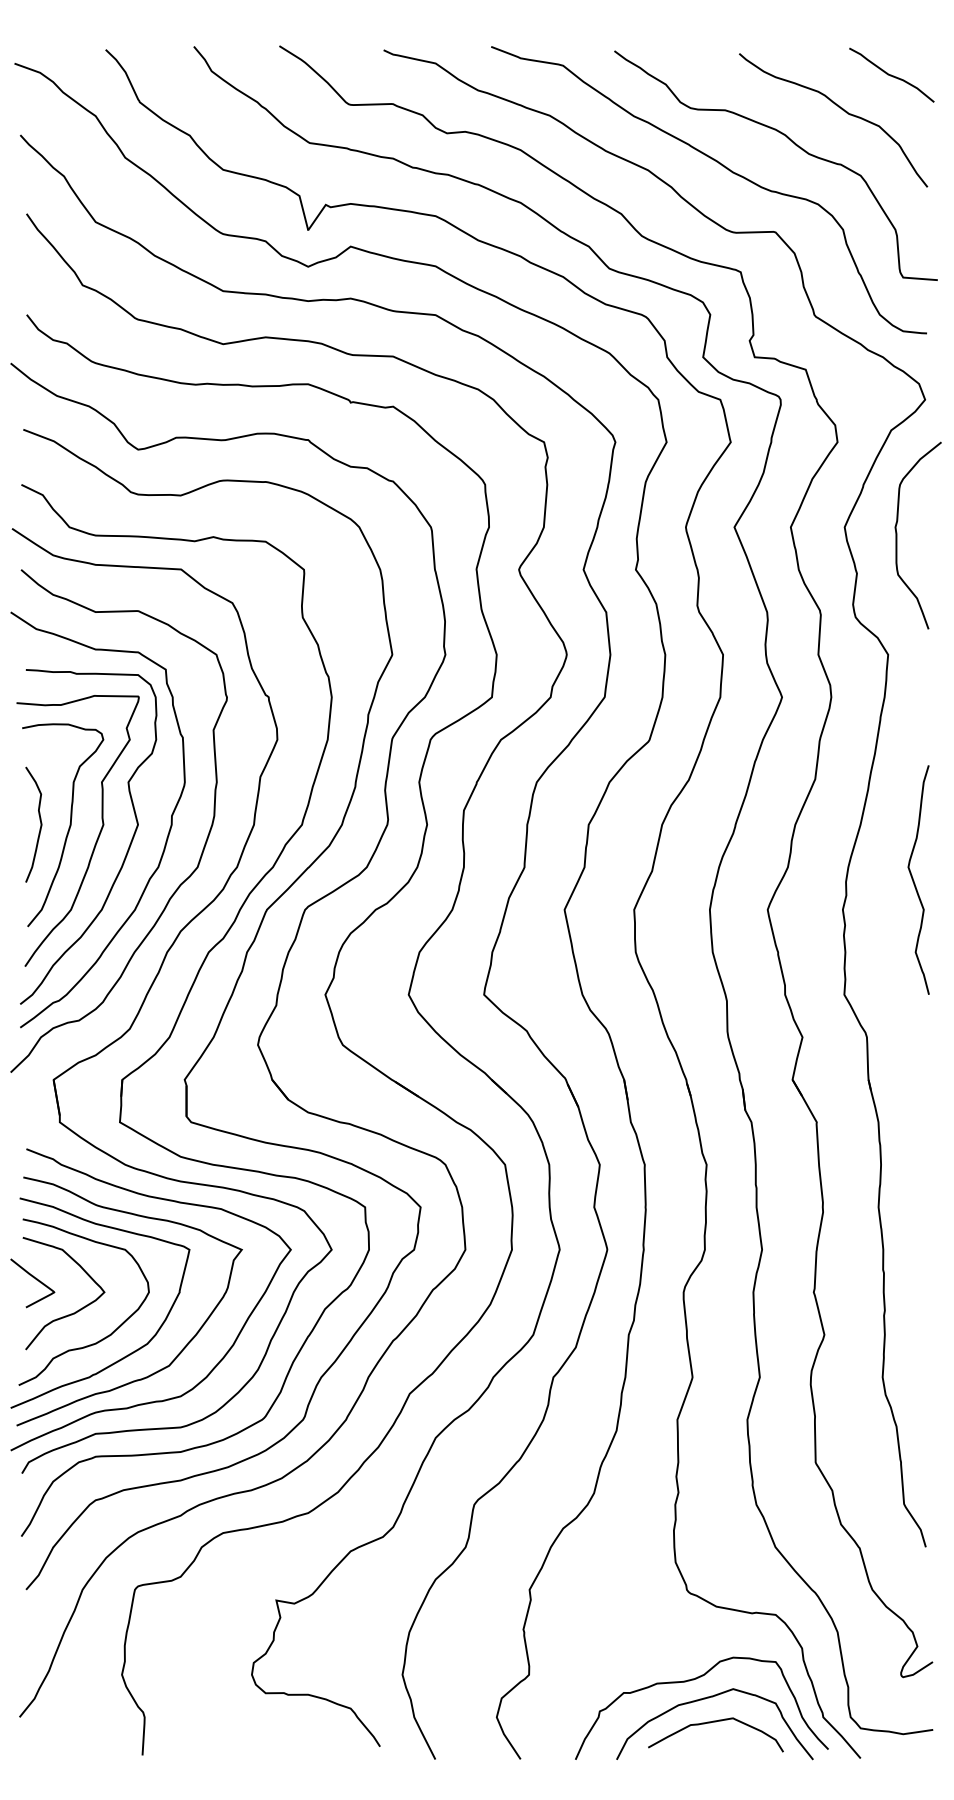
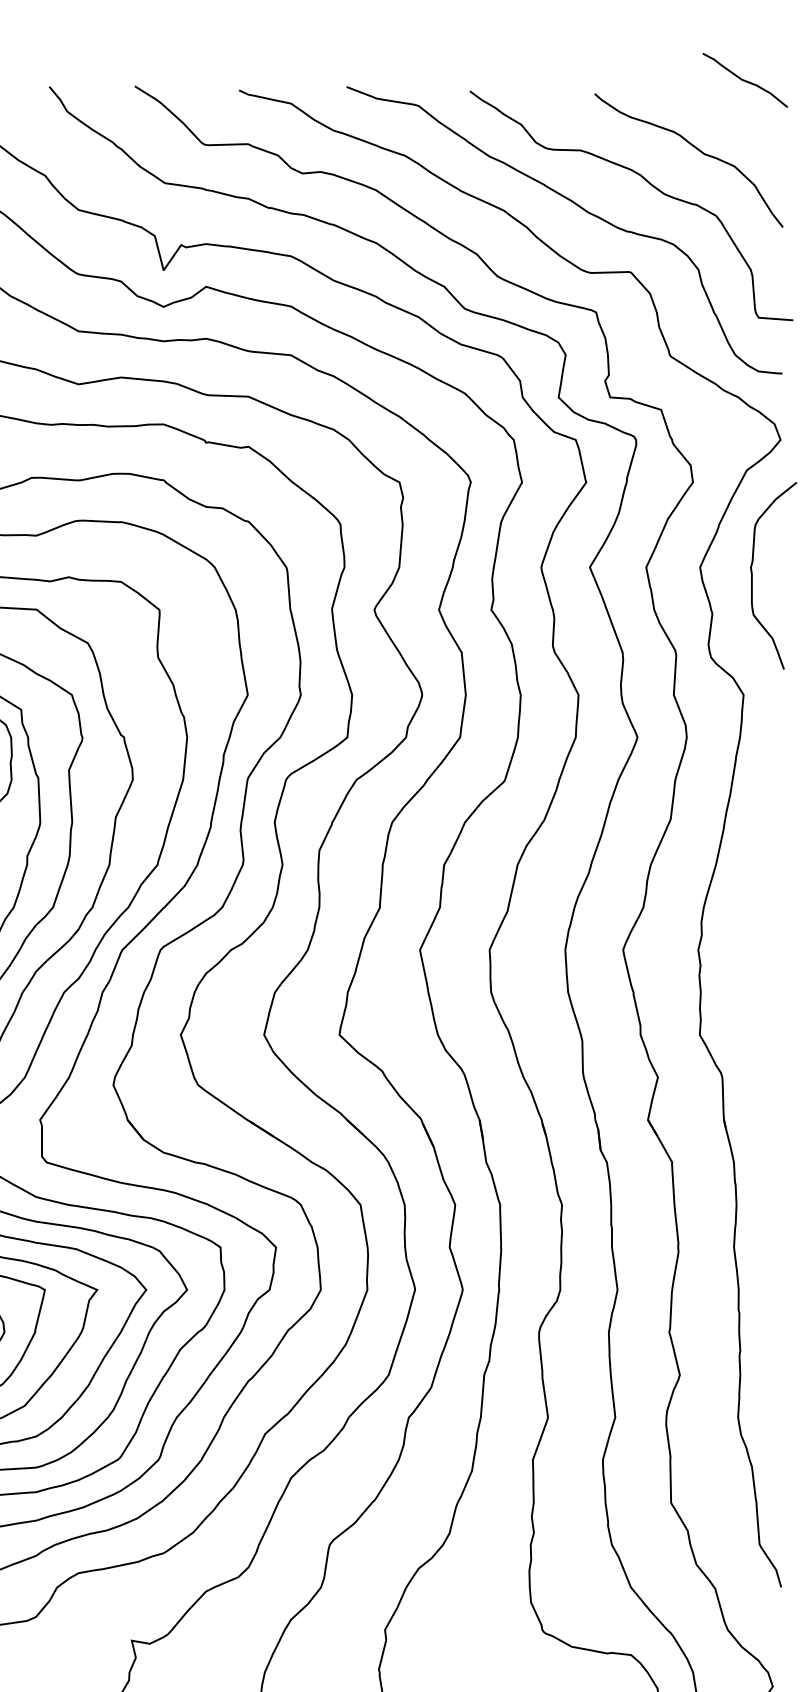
curve: (891, 74) -> (744, 79), moved
curve: (914, 880) -> (769, 920), removed

